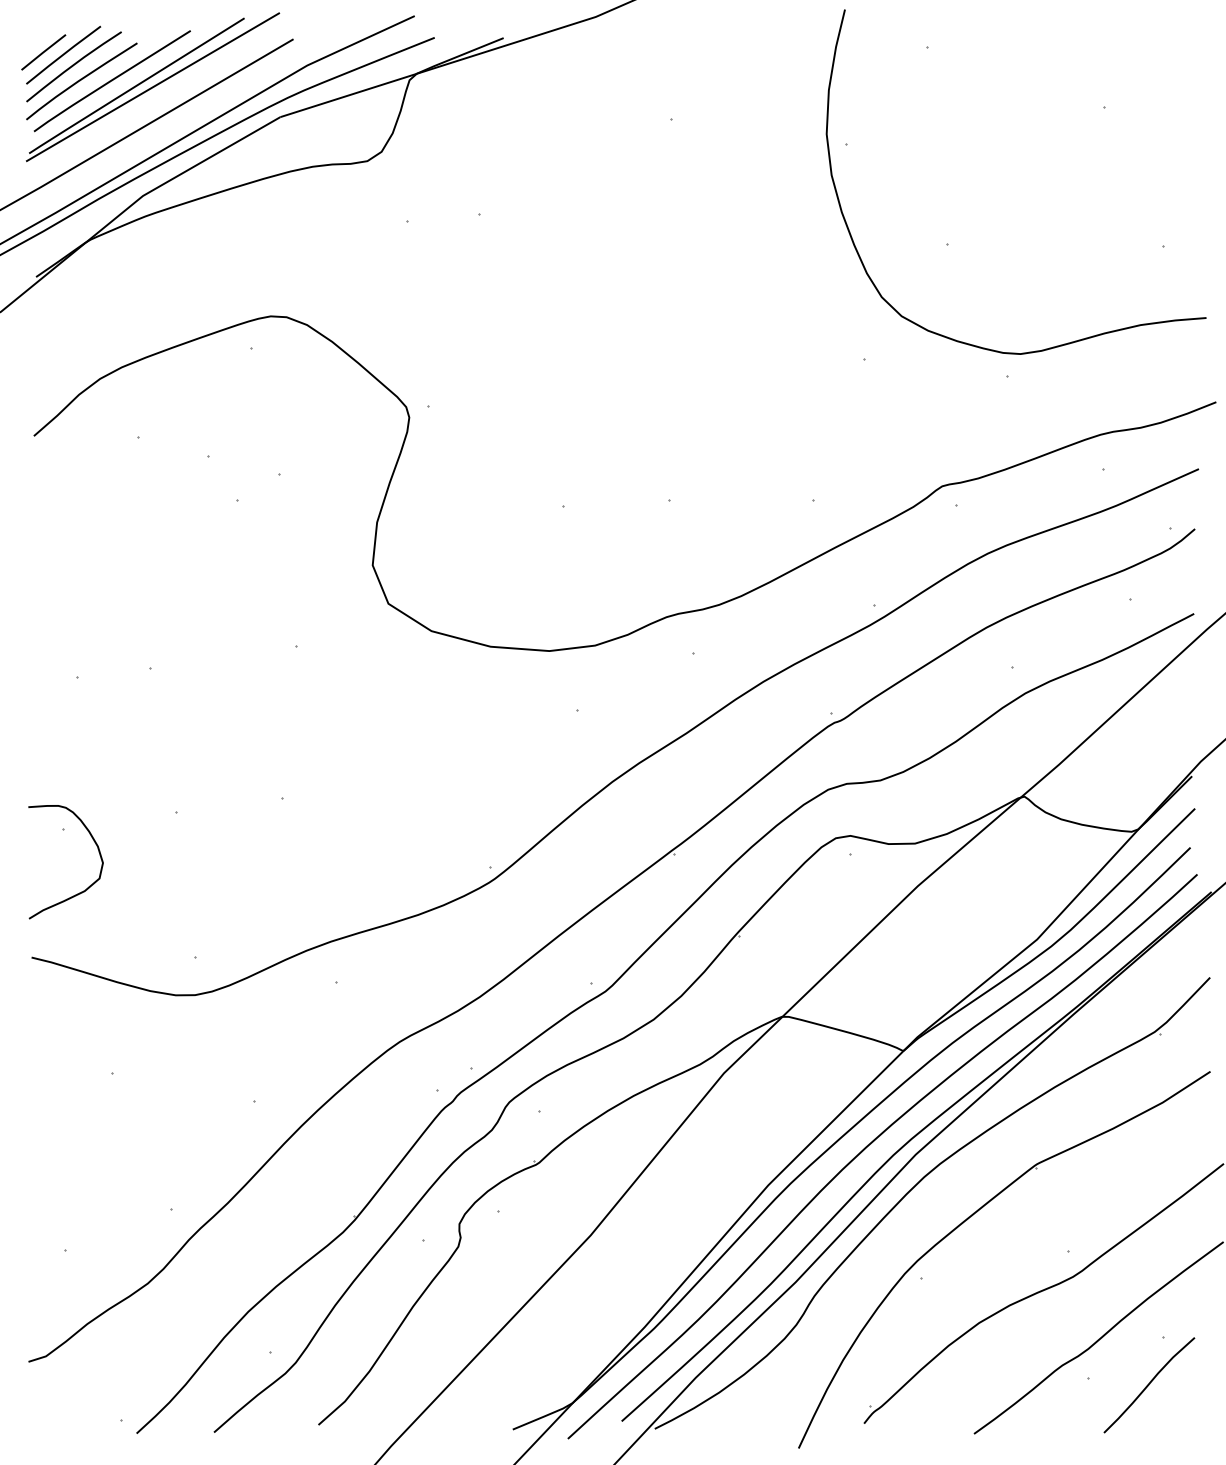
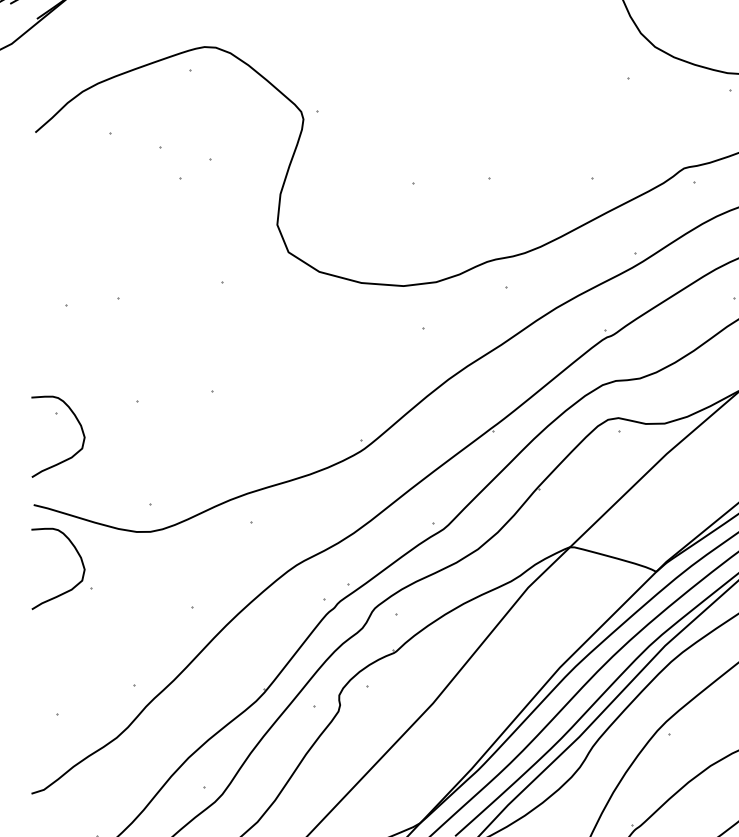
curve: (79, 1077) -> (67, 590), added

